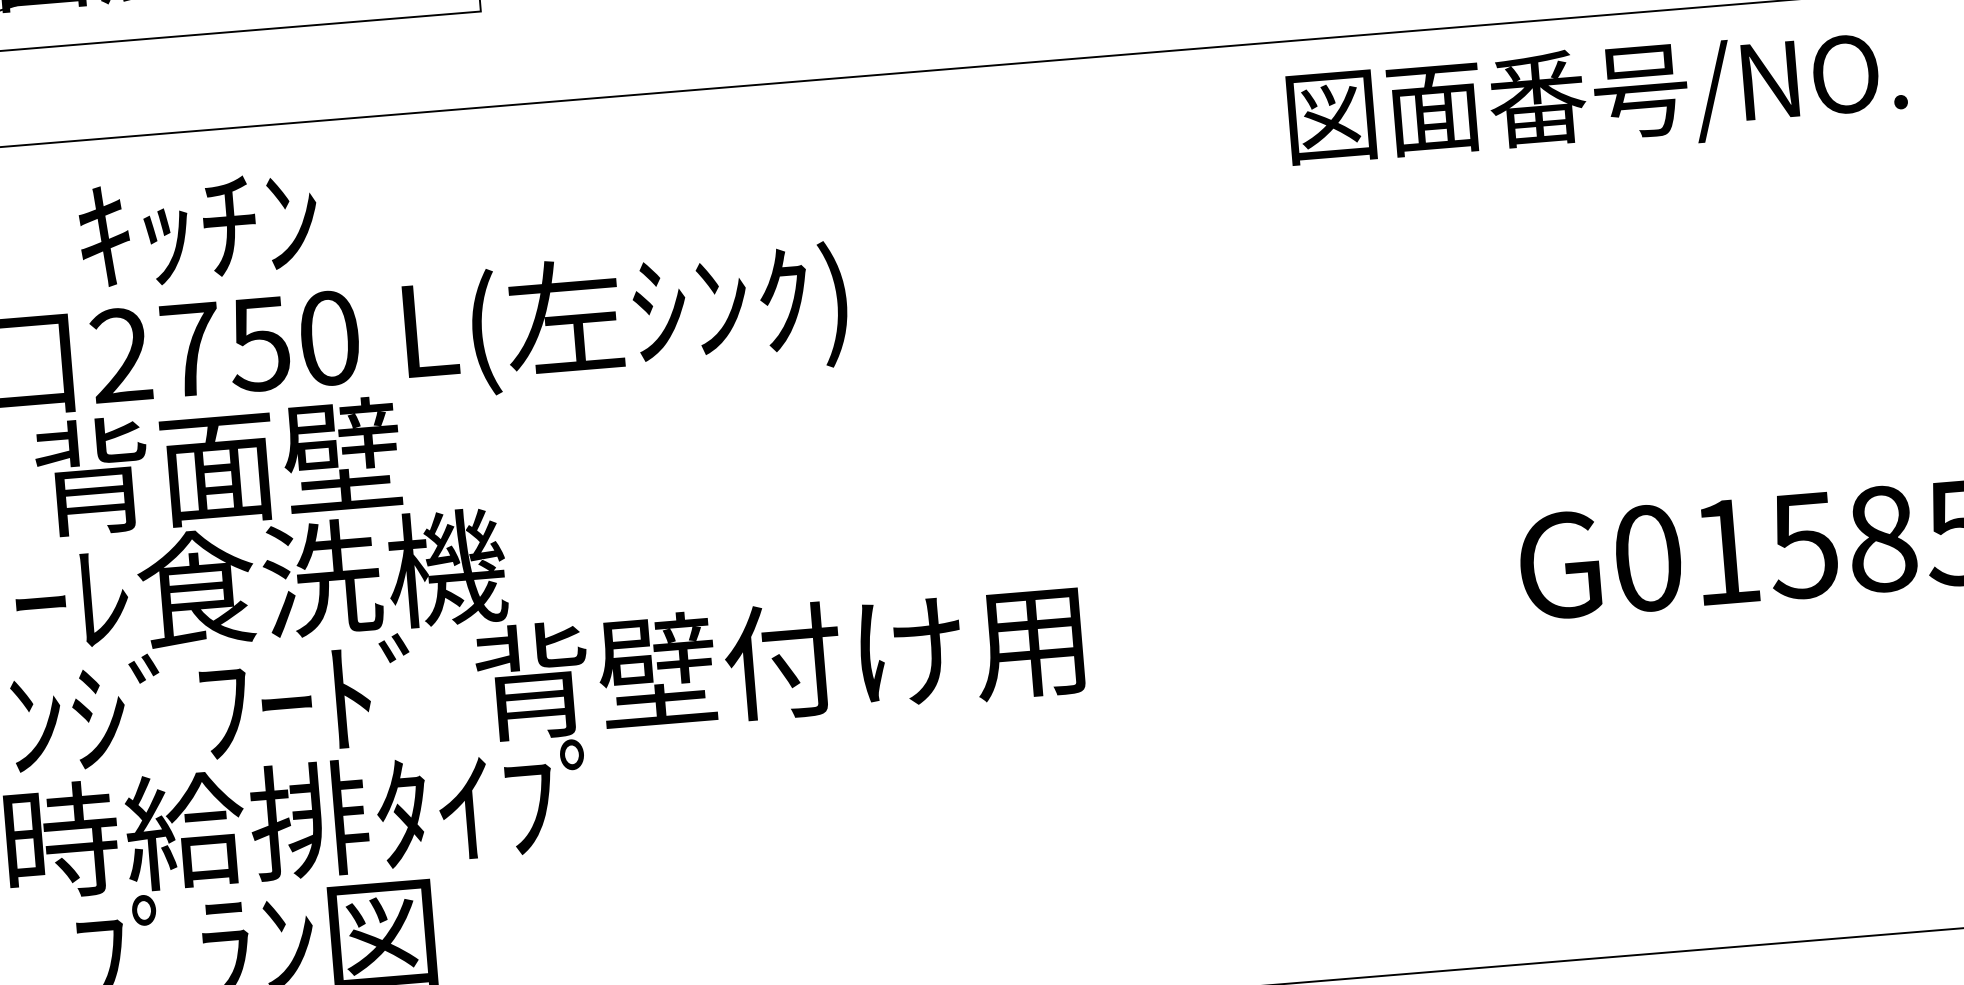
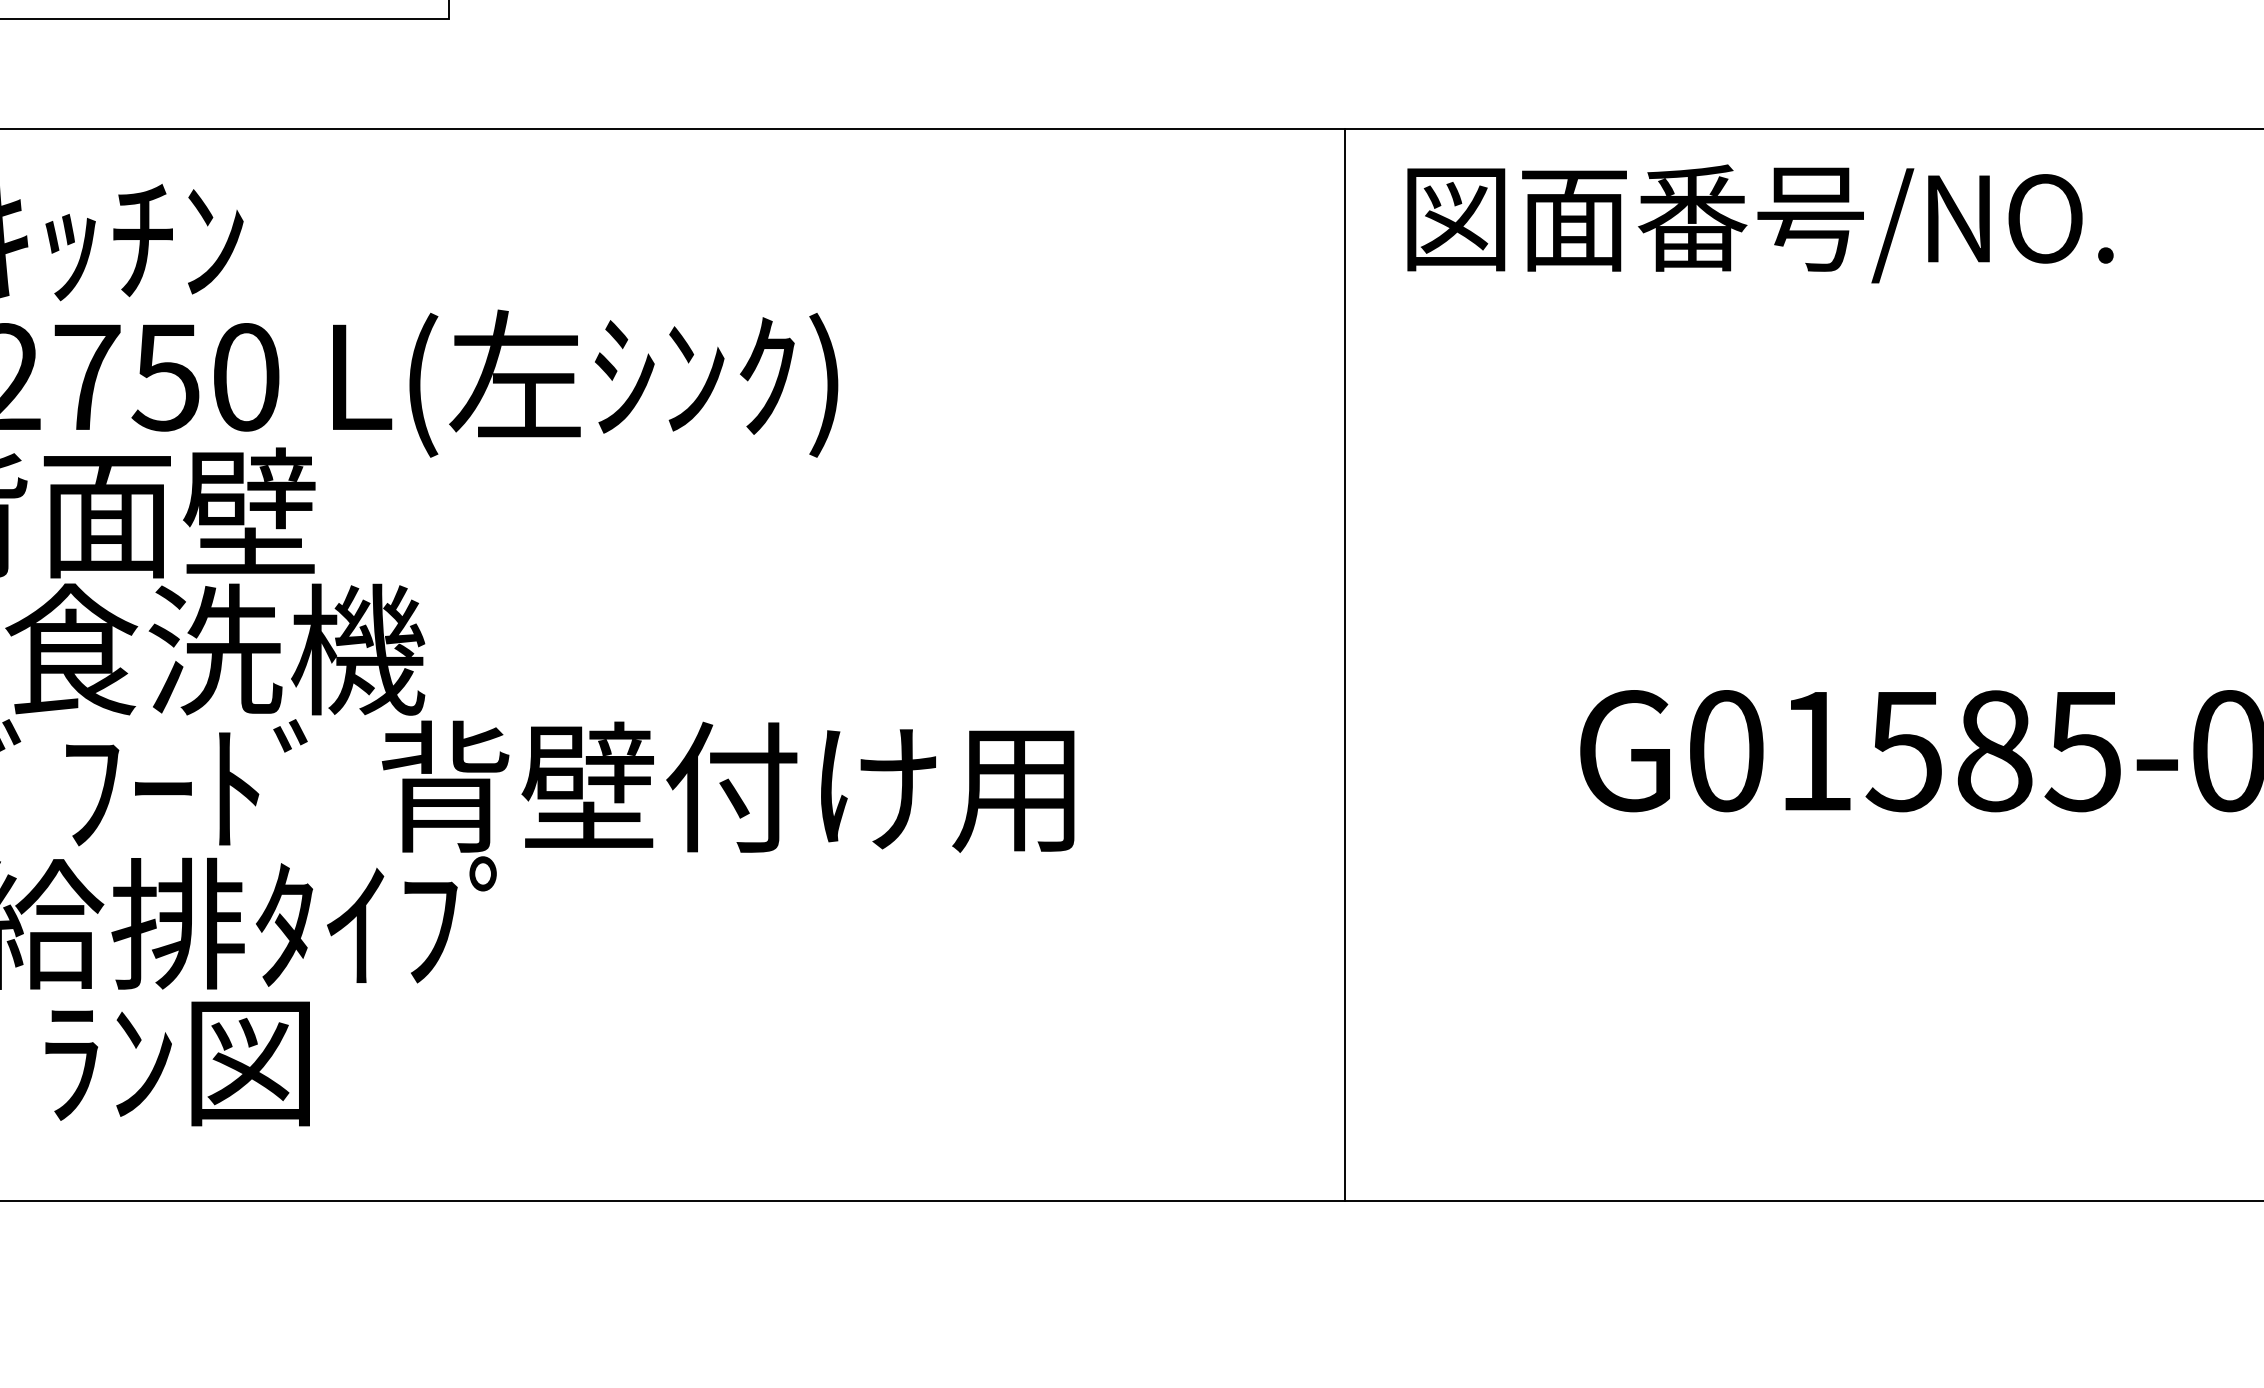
text: (1597, 99) -> (1760, 223), moved
line: (1308, 510) -> (1344, 664), added

